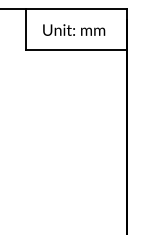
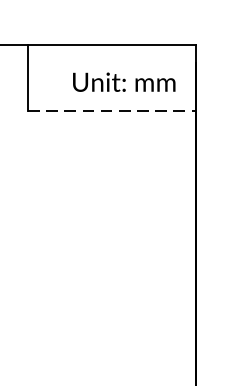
text: (74, 29) -> (124, 81), moved
line: (76, 49) -> (111, 110), solid -> dashed

